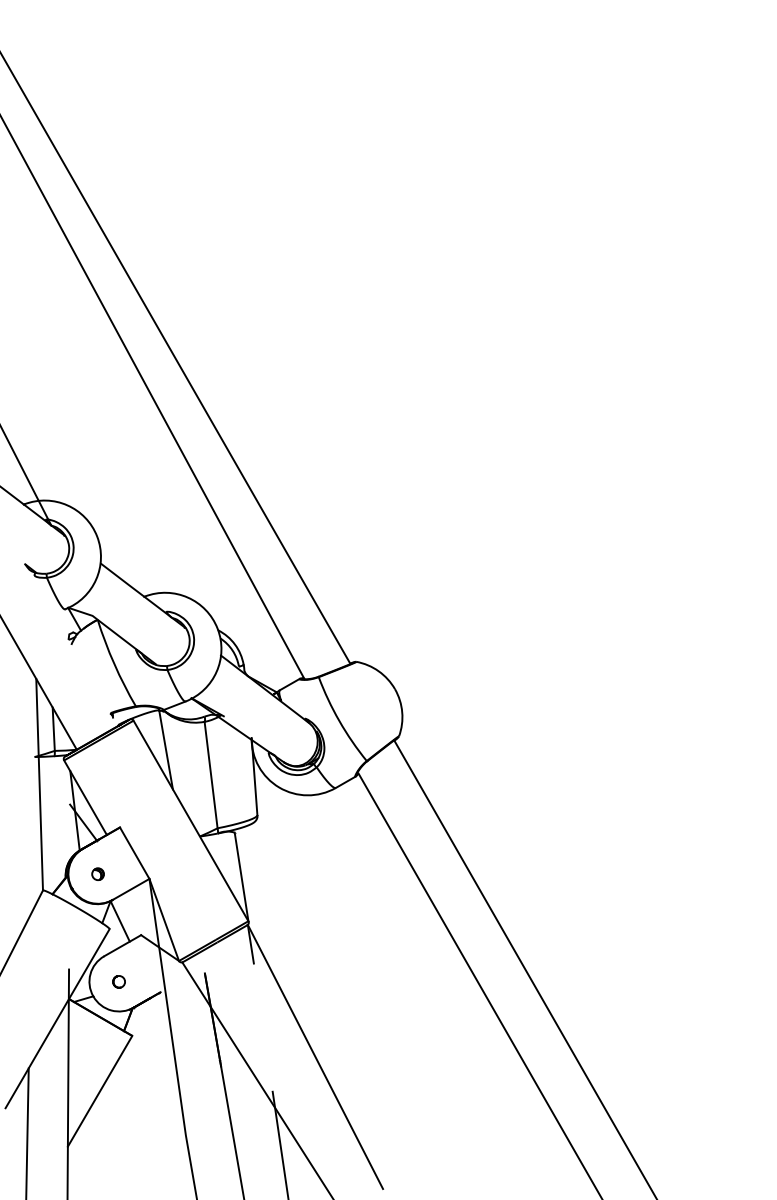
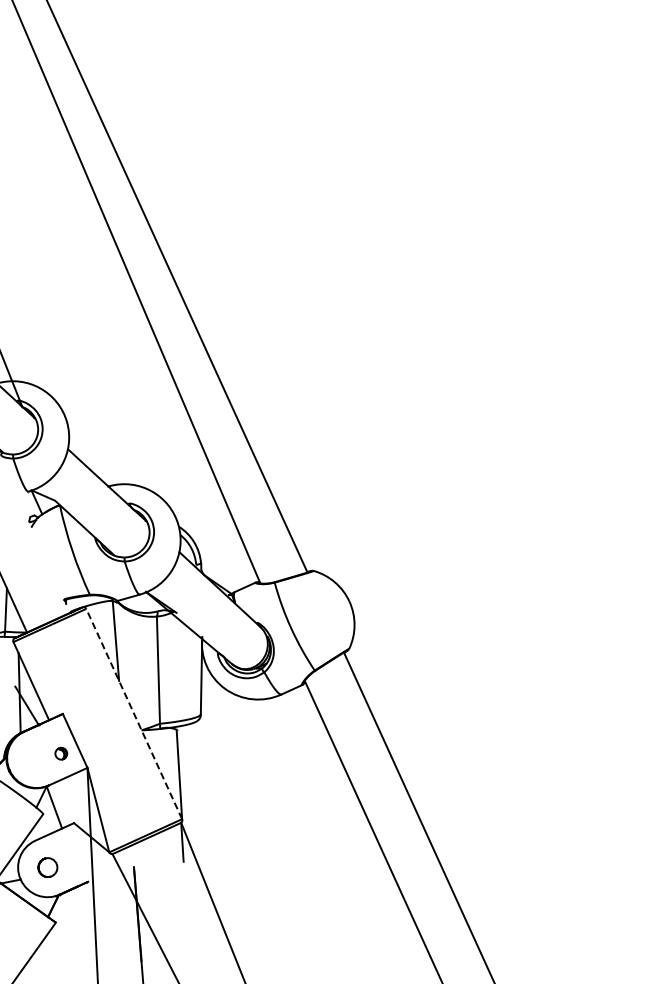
line: (191, 820) -> (134, 713), solid -> dashed
part: (97, 873) -> (60, 752), moved
circle: (118, 981) -> (47, 867), size x1.6

